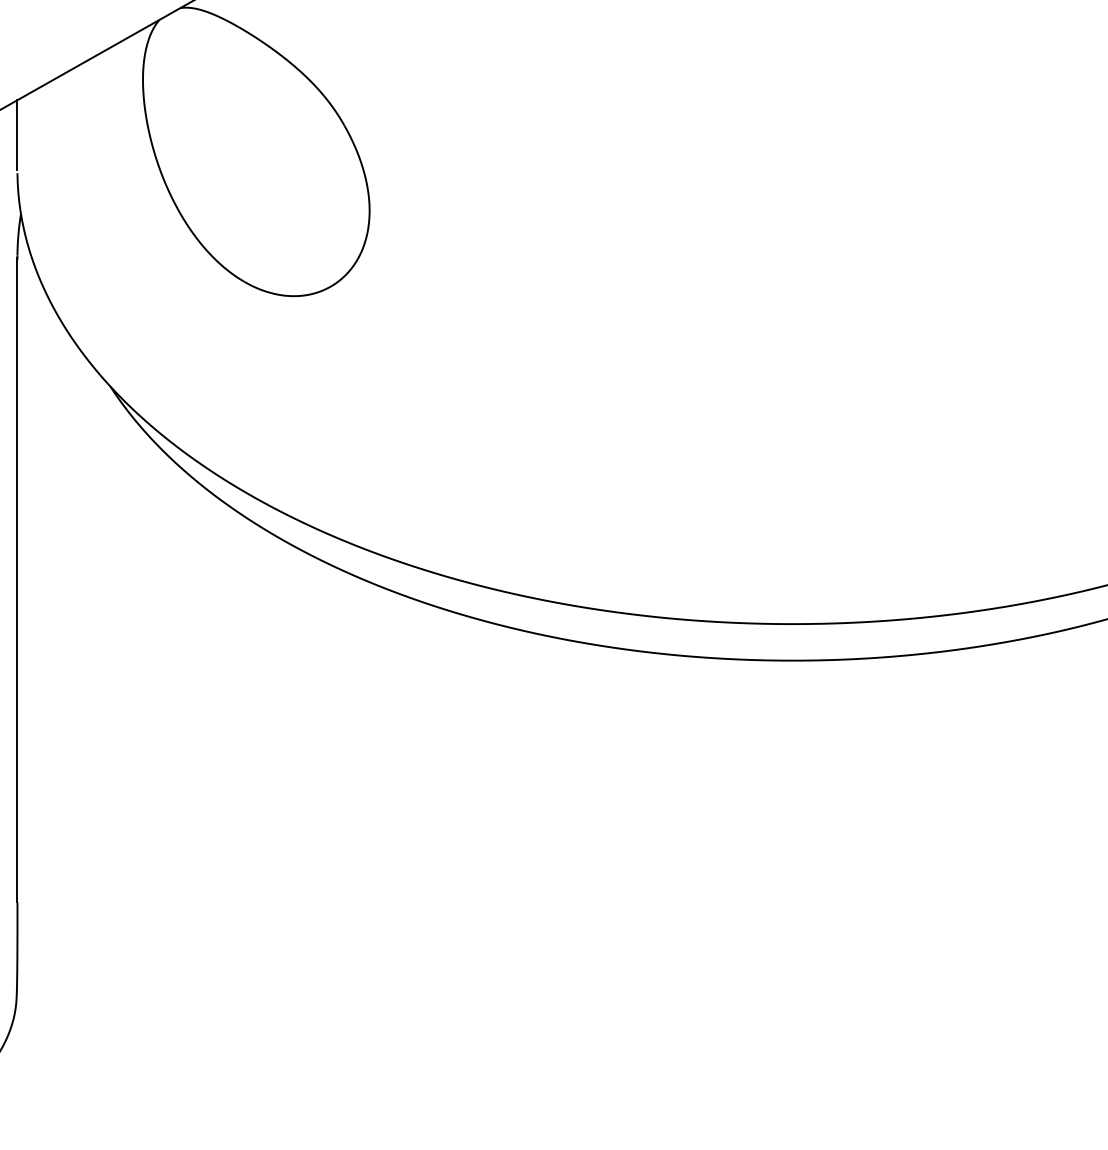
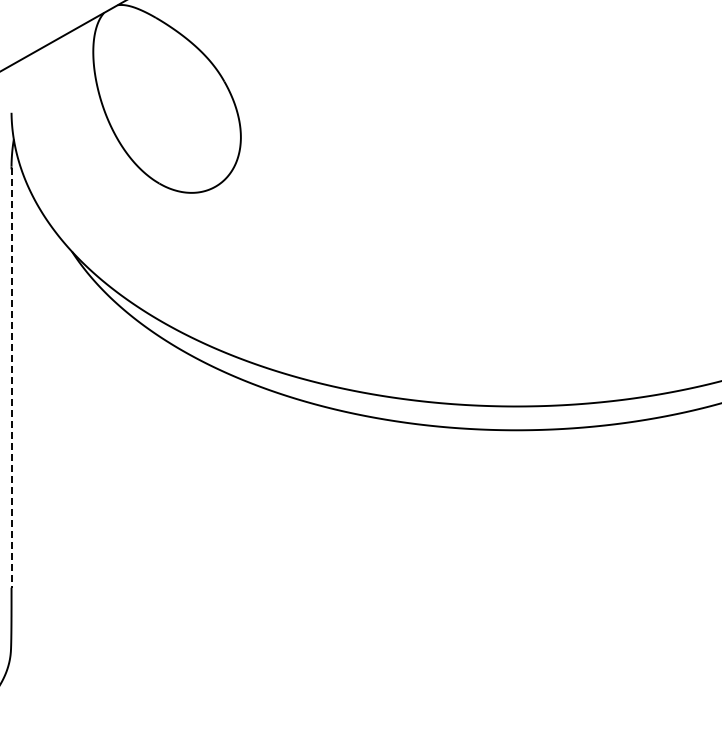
line: (17, 134) -> (11, 87), removed
line: (17, 579) -> (11, 377), solid -> dashed

